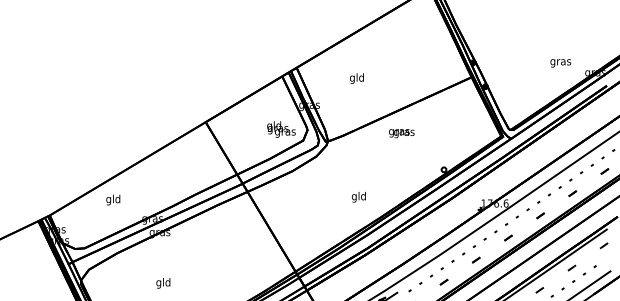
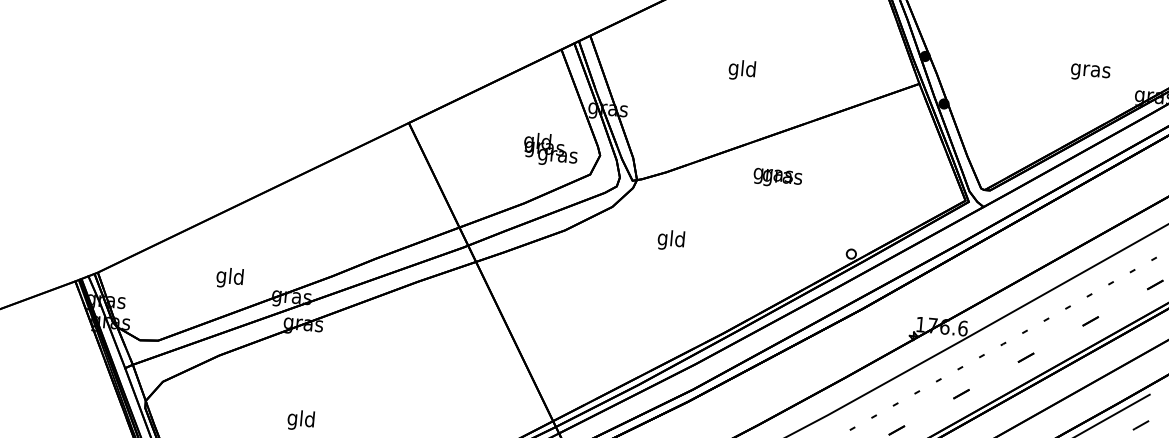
text: (356, 78) -> (741, 69), moved
text: (358, 196) -> (670, 238), moved
text: (113, 199) -> (230, 277), moved

